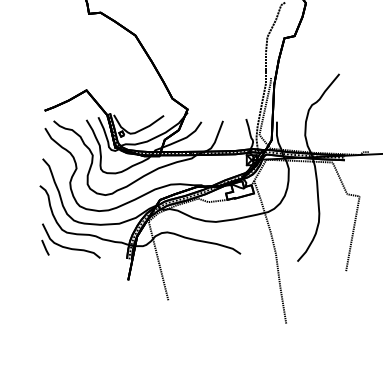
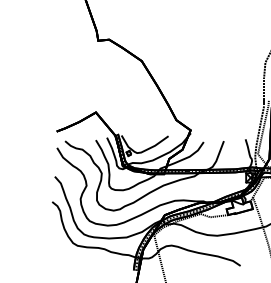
part: (70, 247) -> (80, 259), removed

